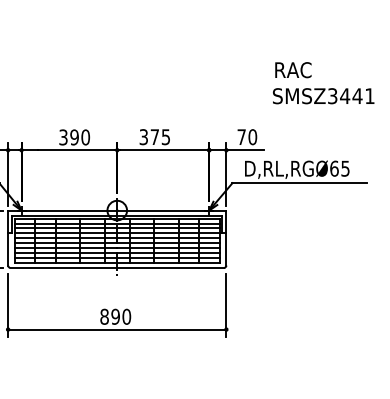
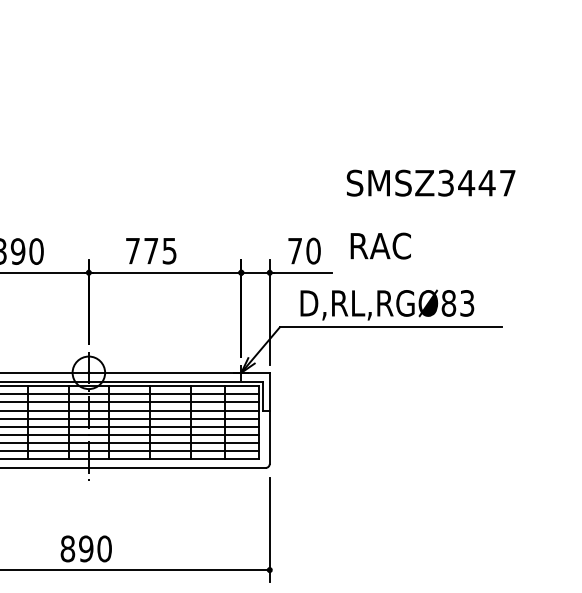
text: (293, 70) -> (381, 246), moved
text: (369, 95) -> (507, 182), SMSZ3441 -> SMSZ3447
text: (143, 137) -> (132, 251), 375 -> 775
text: (339, 168) -> (457, 303), D,RL,RGØ65 -> D,RL,RGØ83

